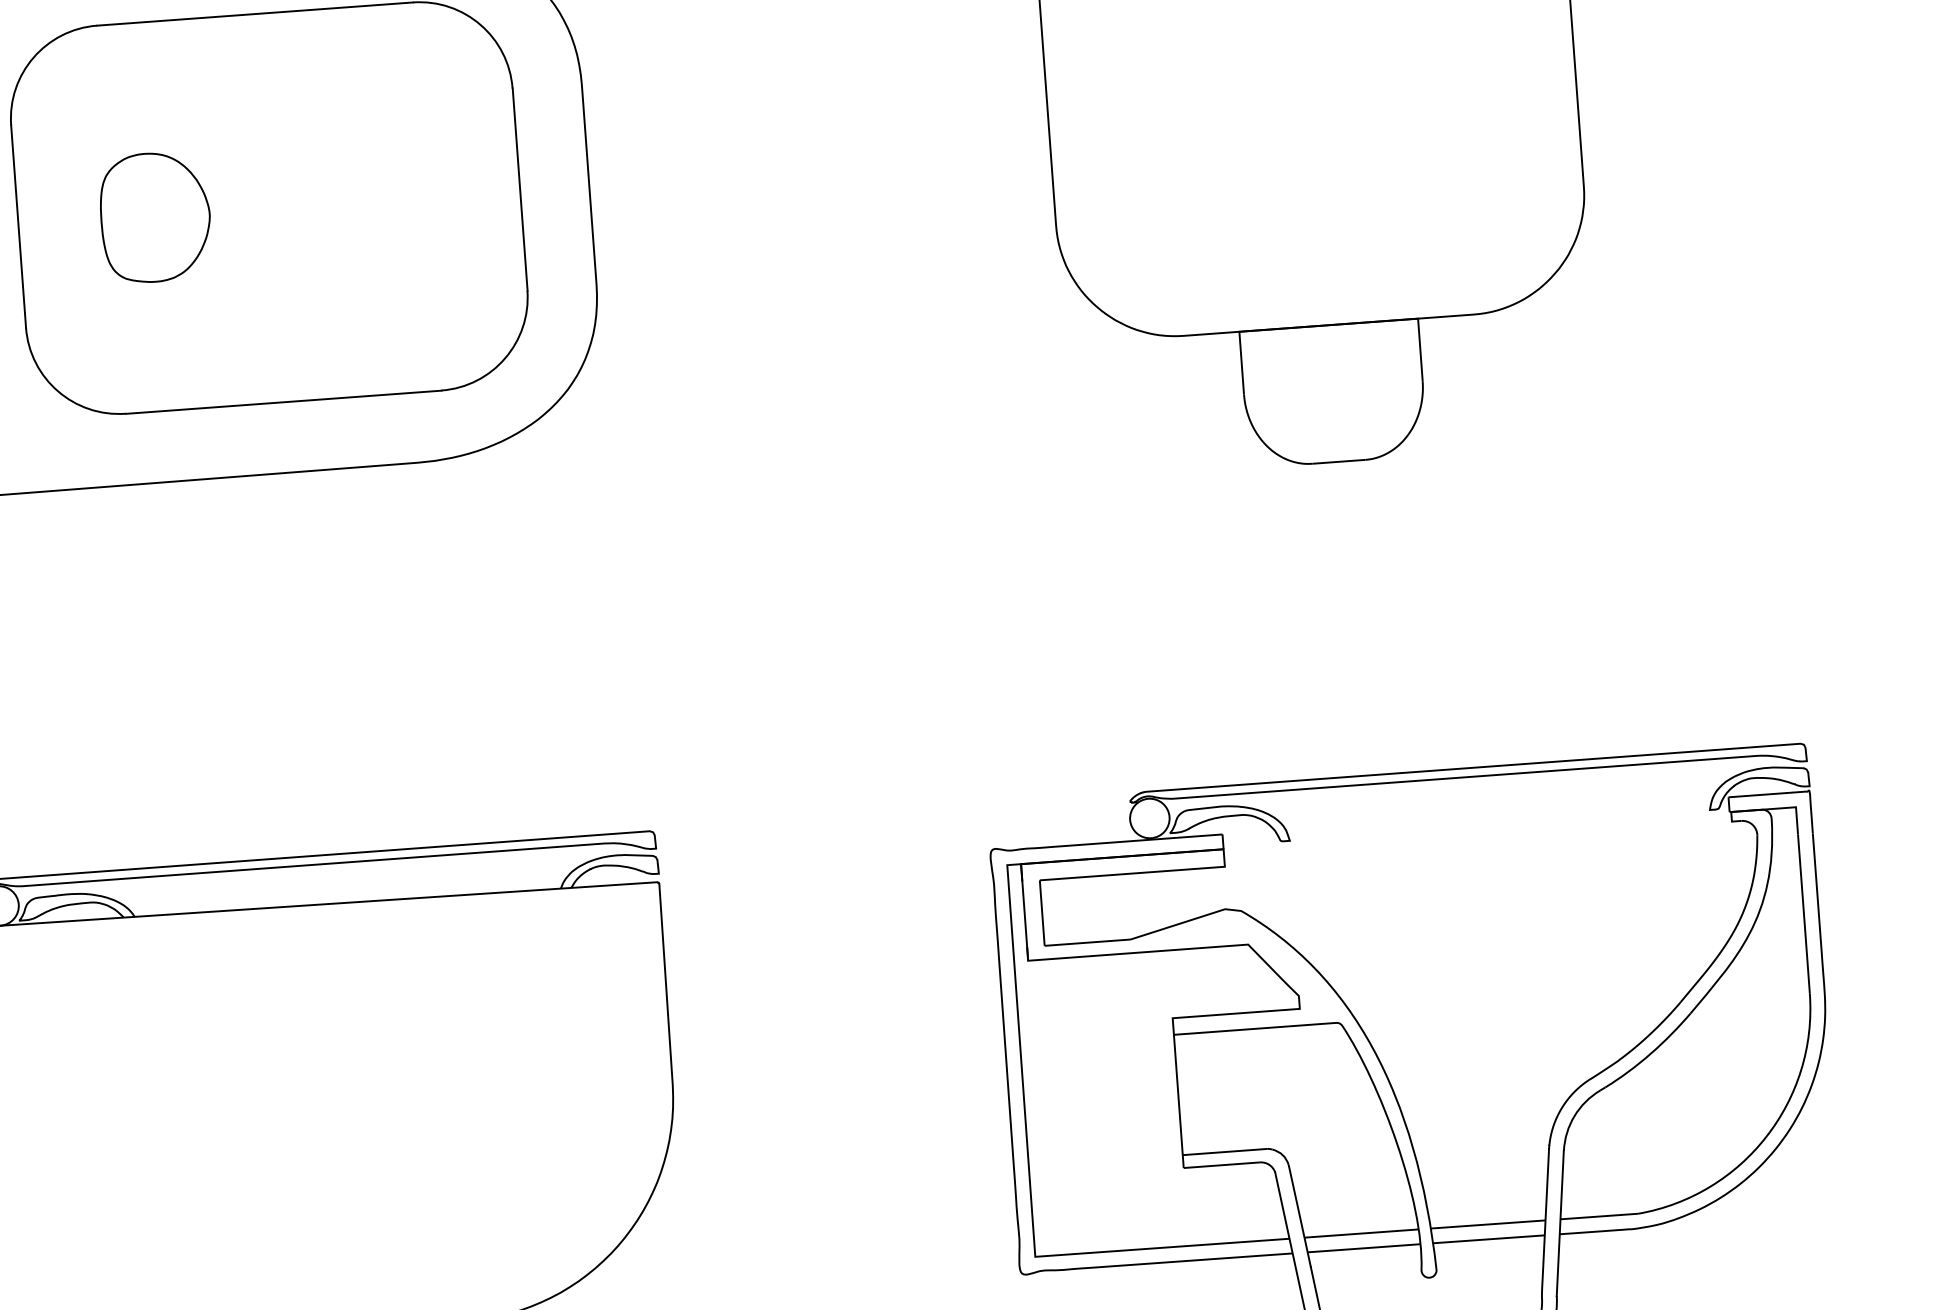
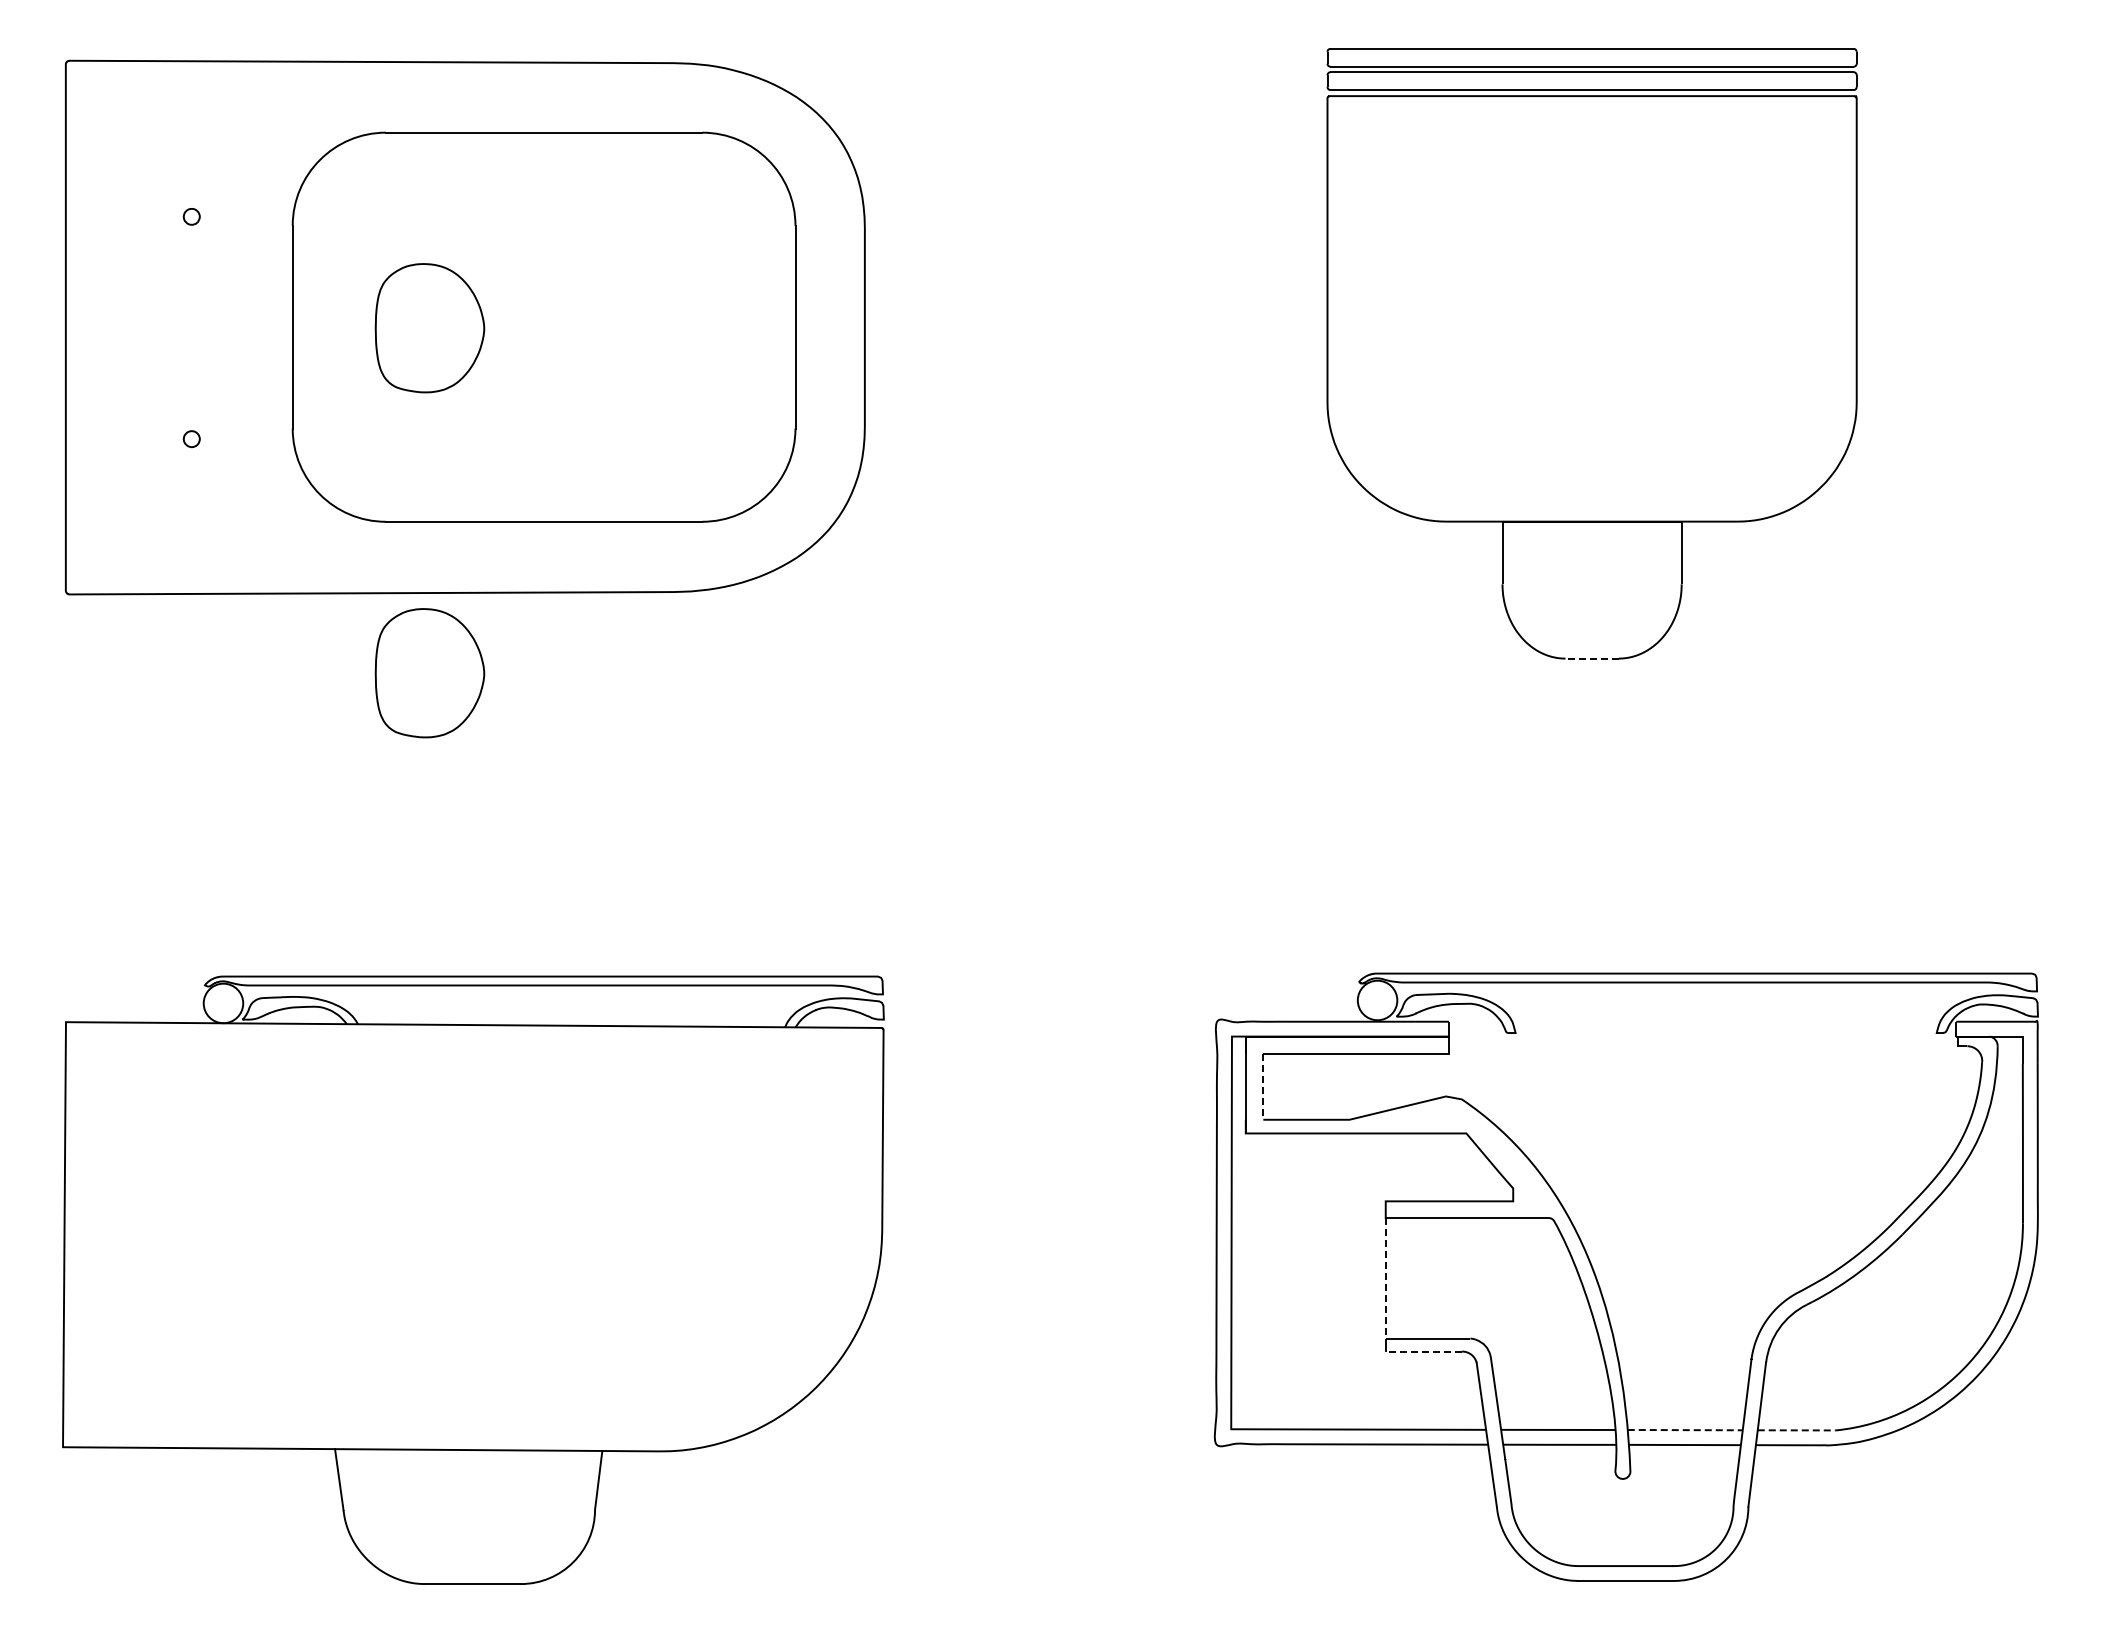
line: (1339, 461) -> (1592, 658), solid -> dashed
part: (180, 561) -> (429, 673), added
line: (1042, 912) -> (1263, 1086), solid -> dashed
line: (1178, 1095) -> (1385, 1278), solid -> dashed
line: (1221, 1165) -> (1423, 1351), solid -> dashed
line: (1599, 1216) -> (1796, 1430), solid -> dashed
line: (1488, 1224) -> (1685, 1430), solid -> dashed

